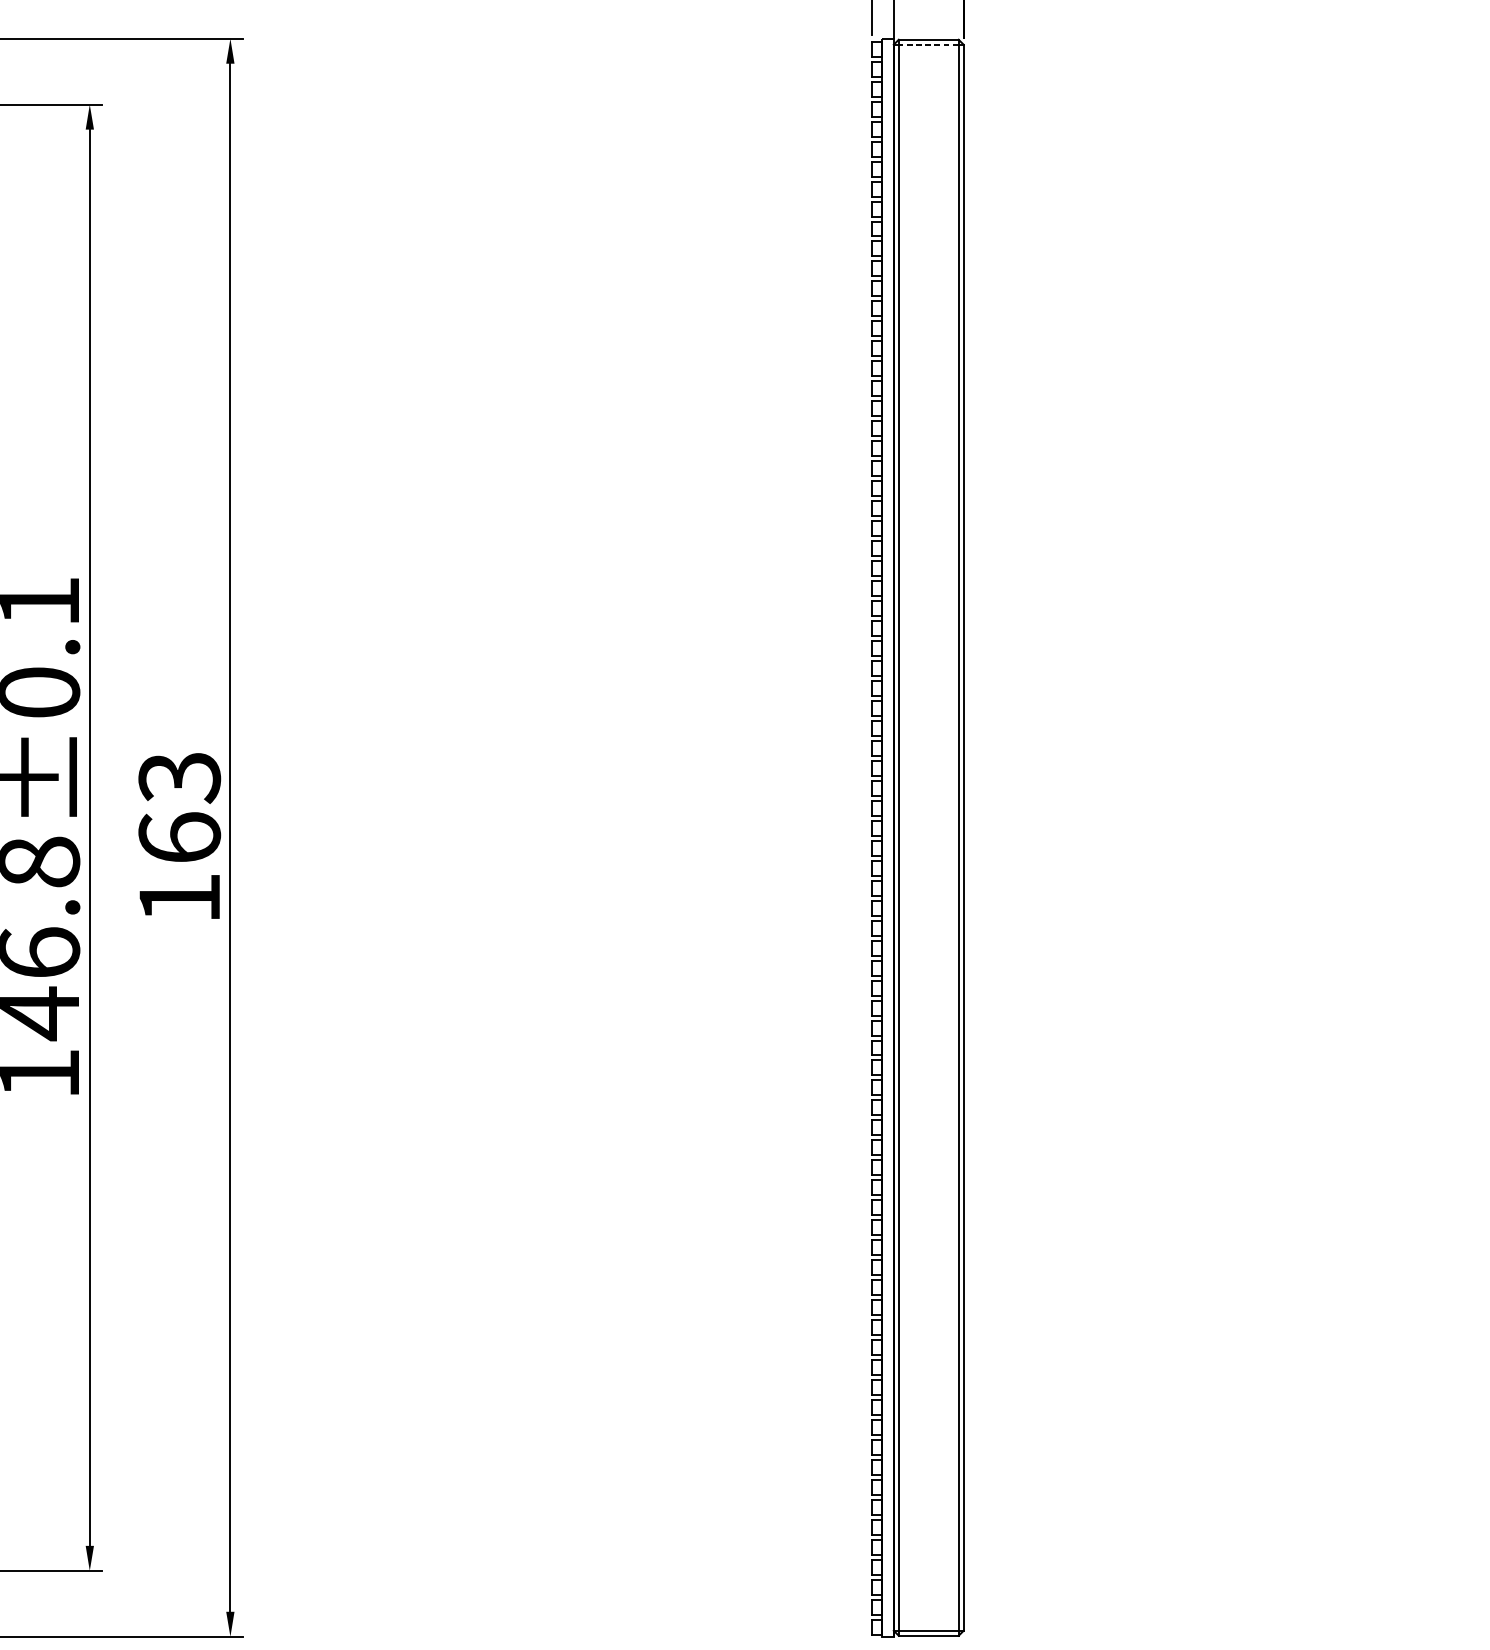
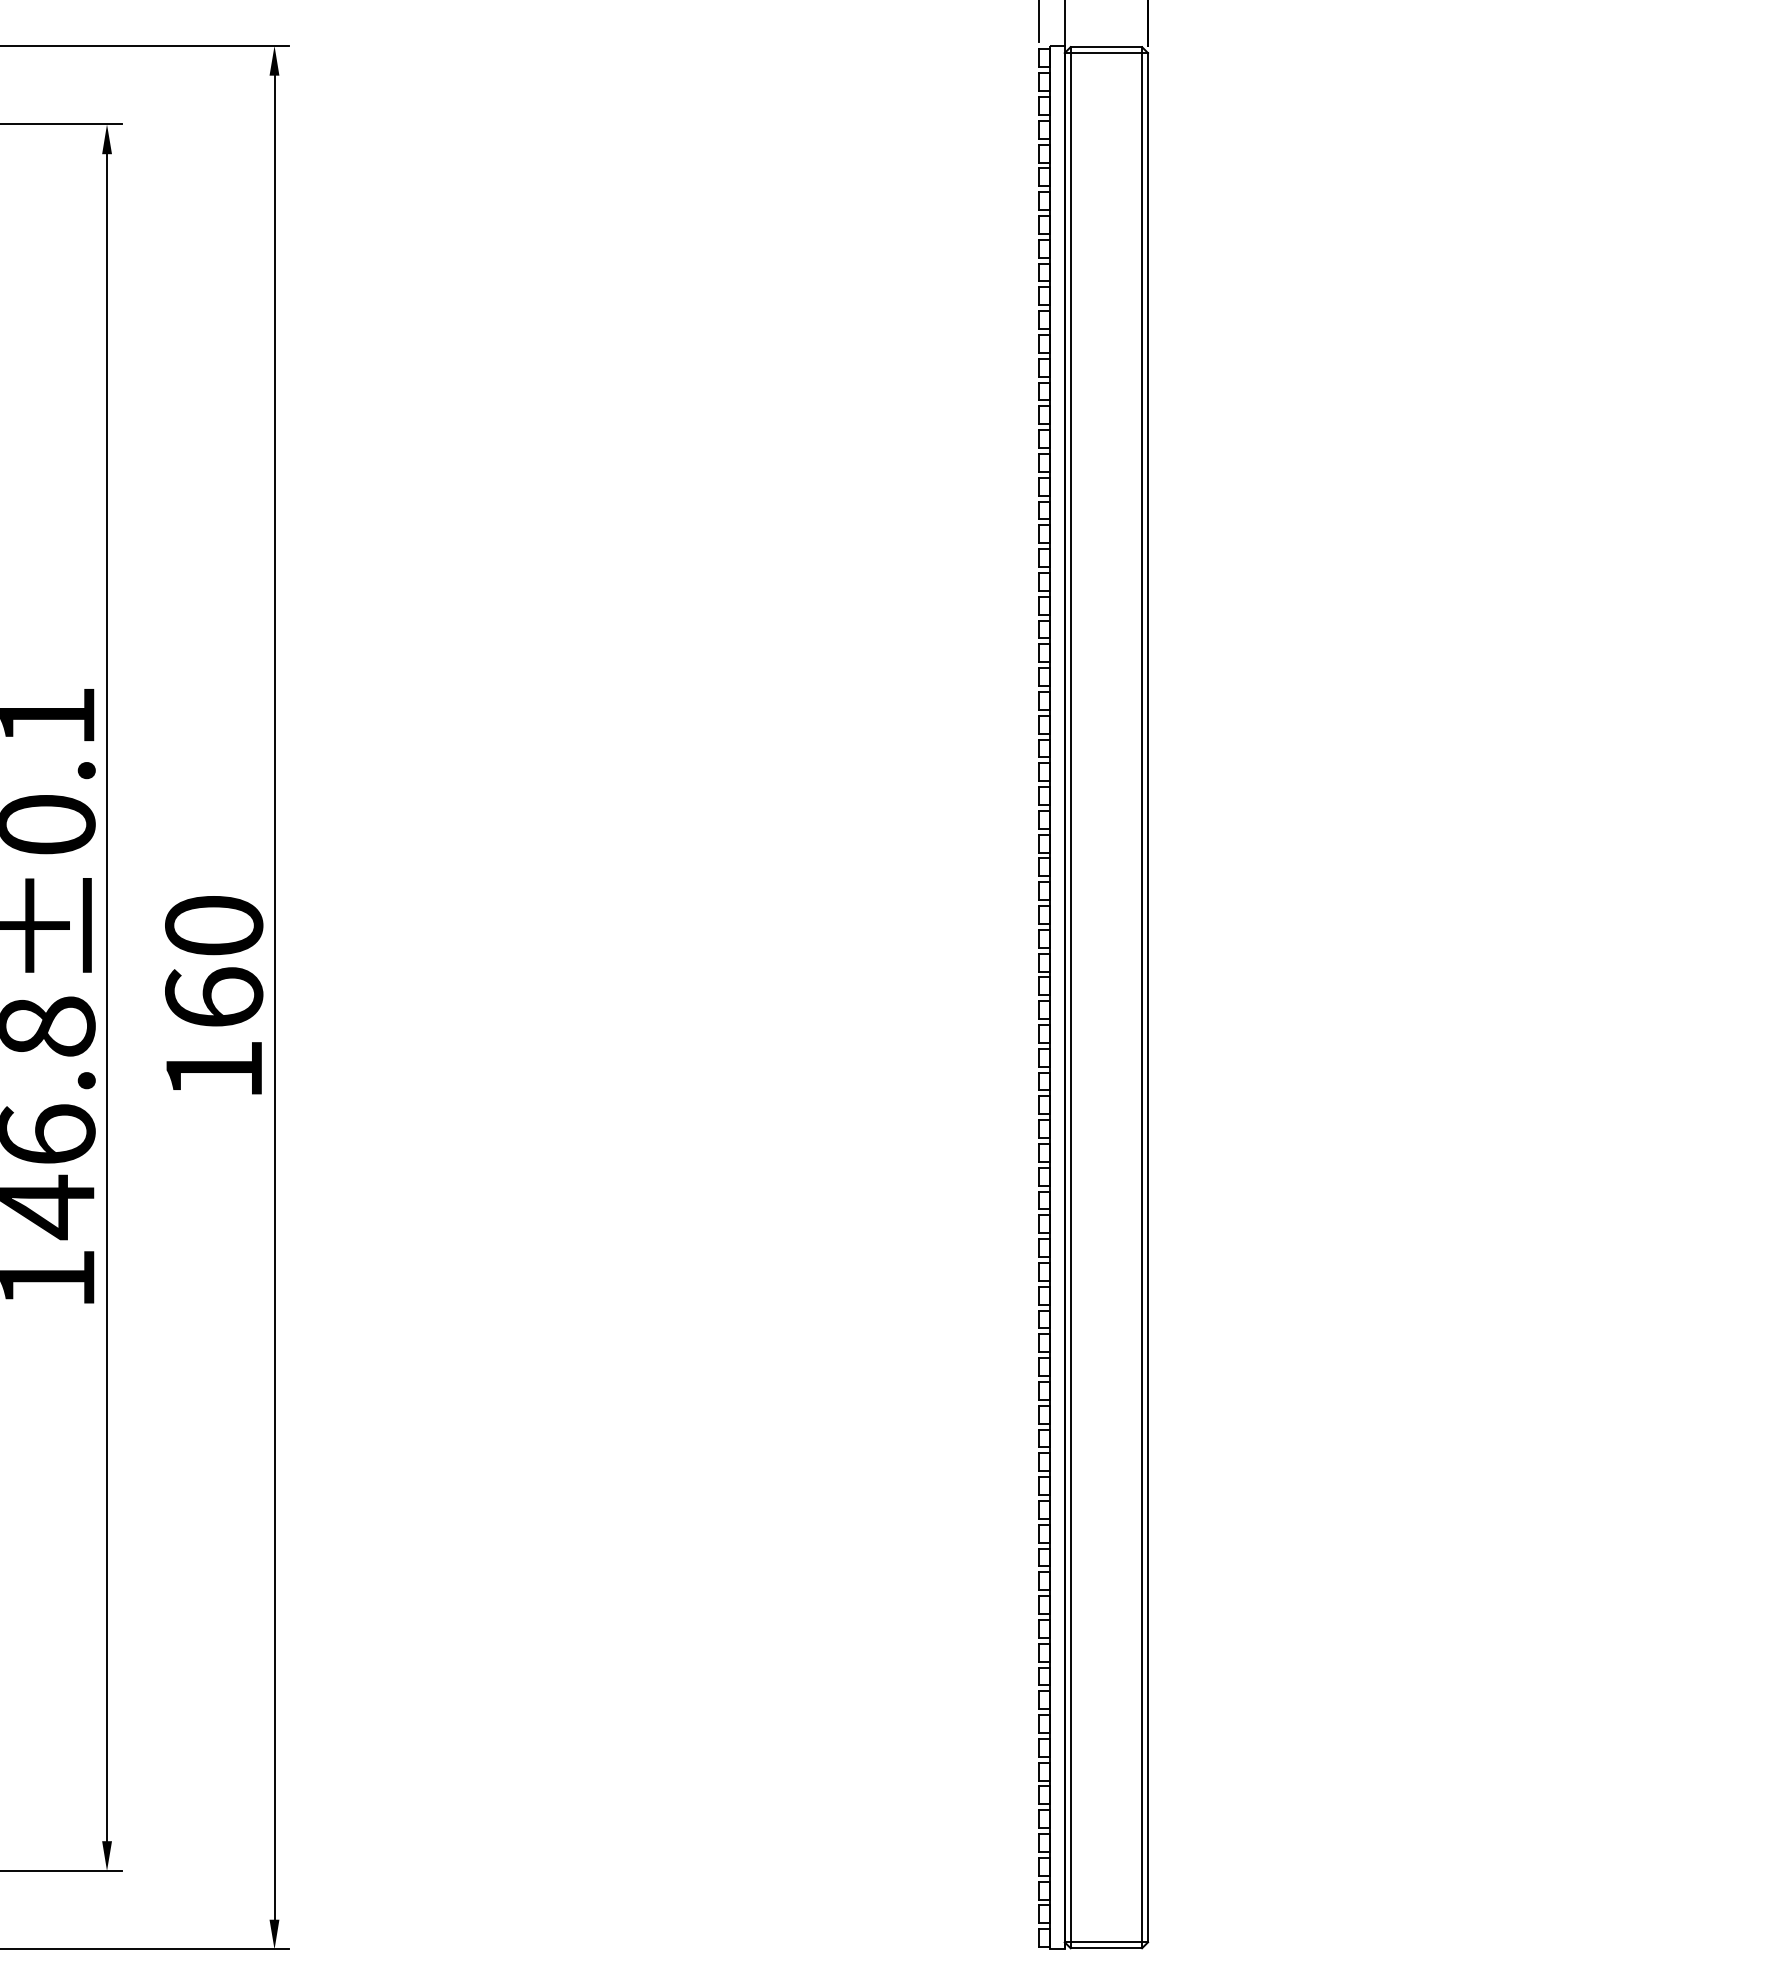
line: (928, 45) -> (1106, 53), dashed -> solid
text: (180, 777) -> (214, 926), 163 -> 160

